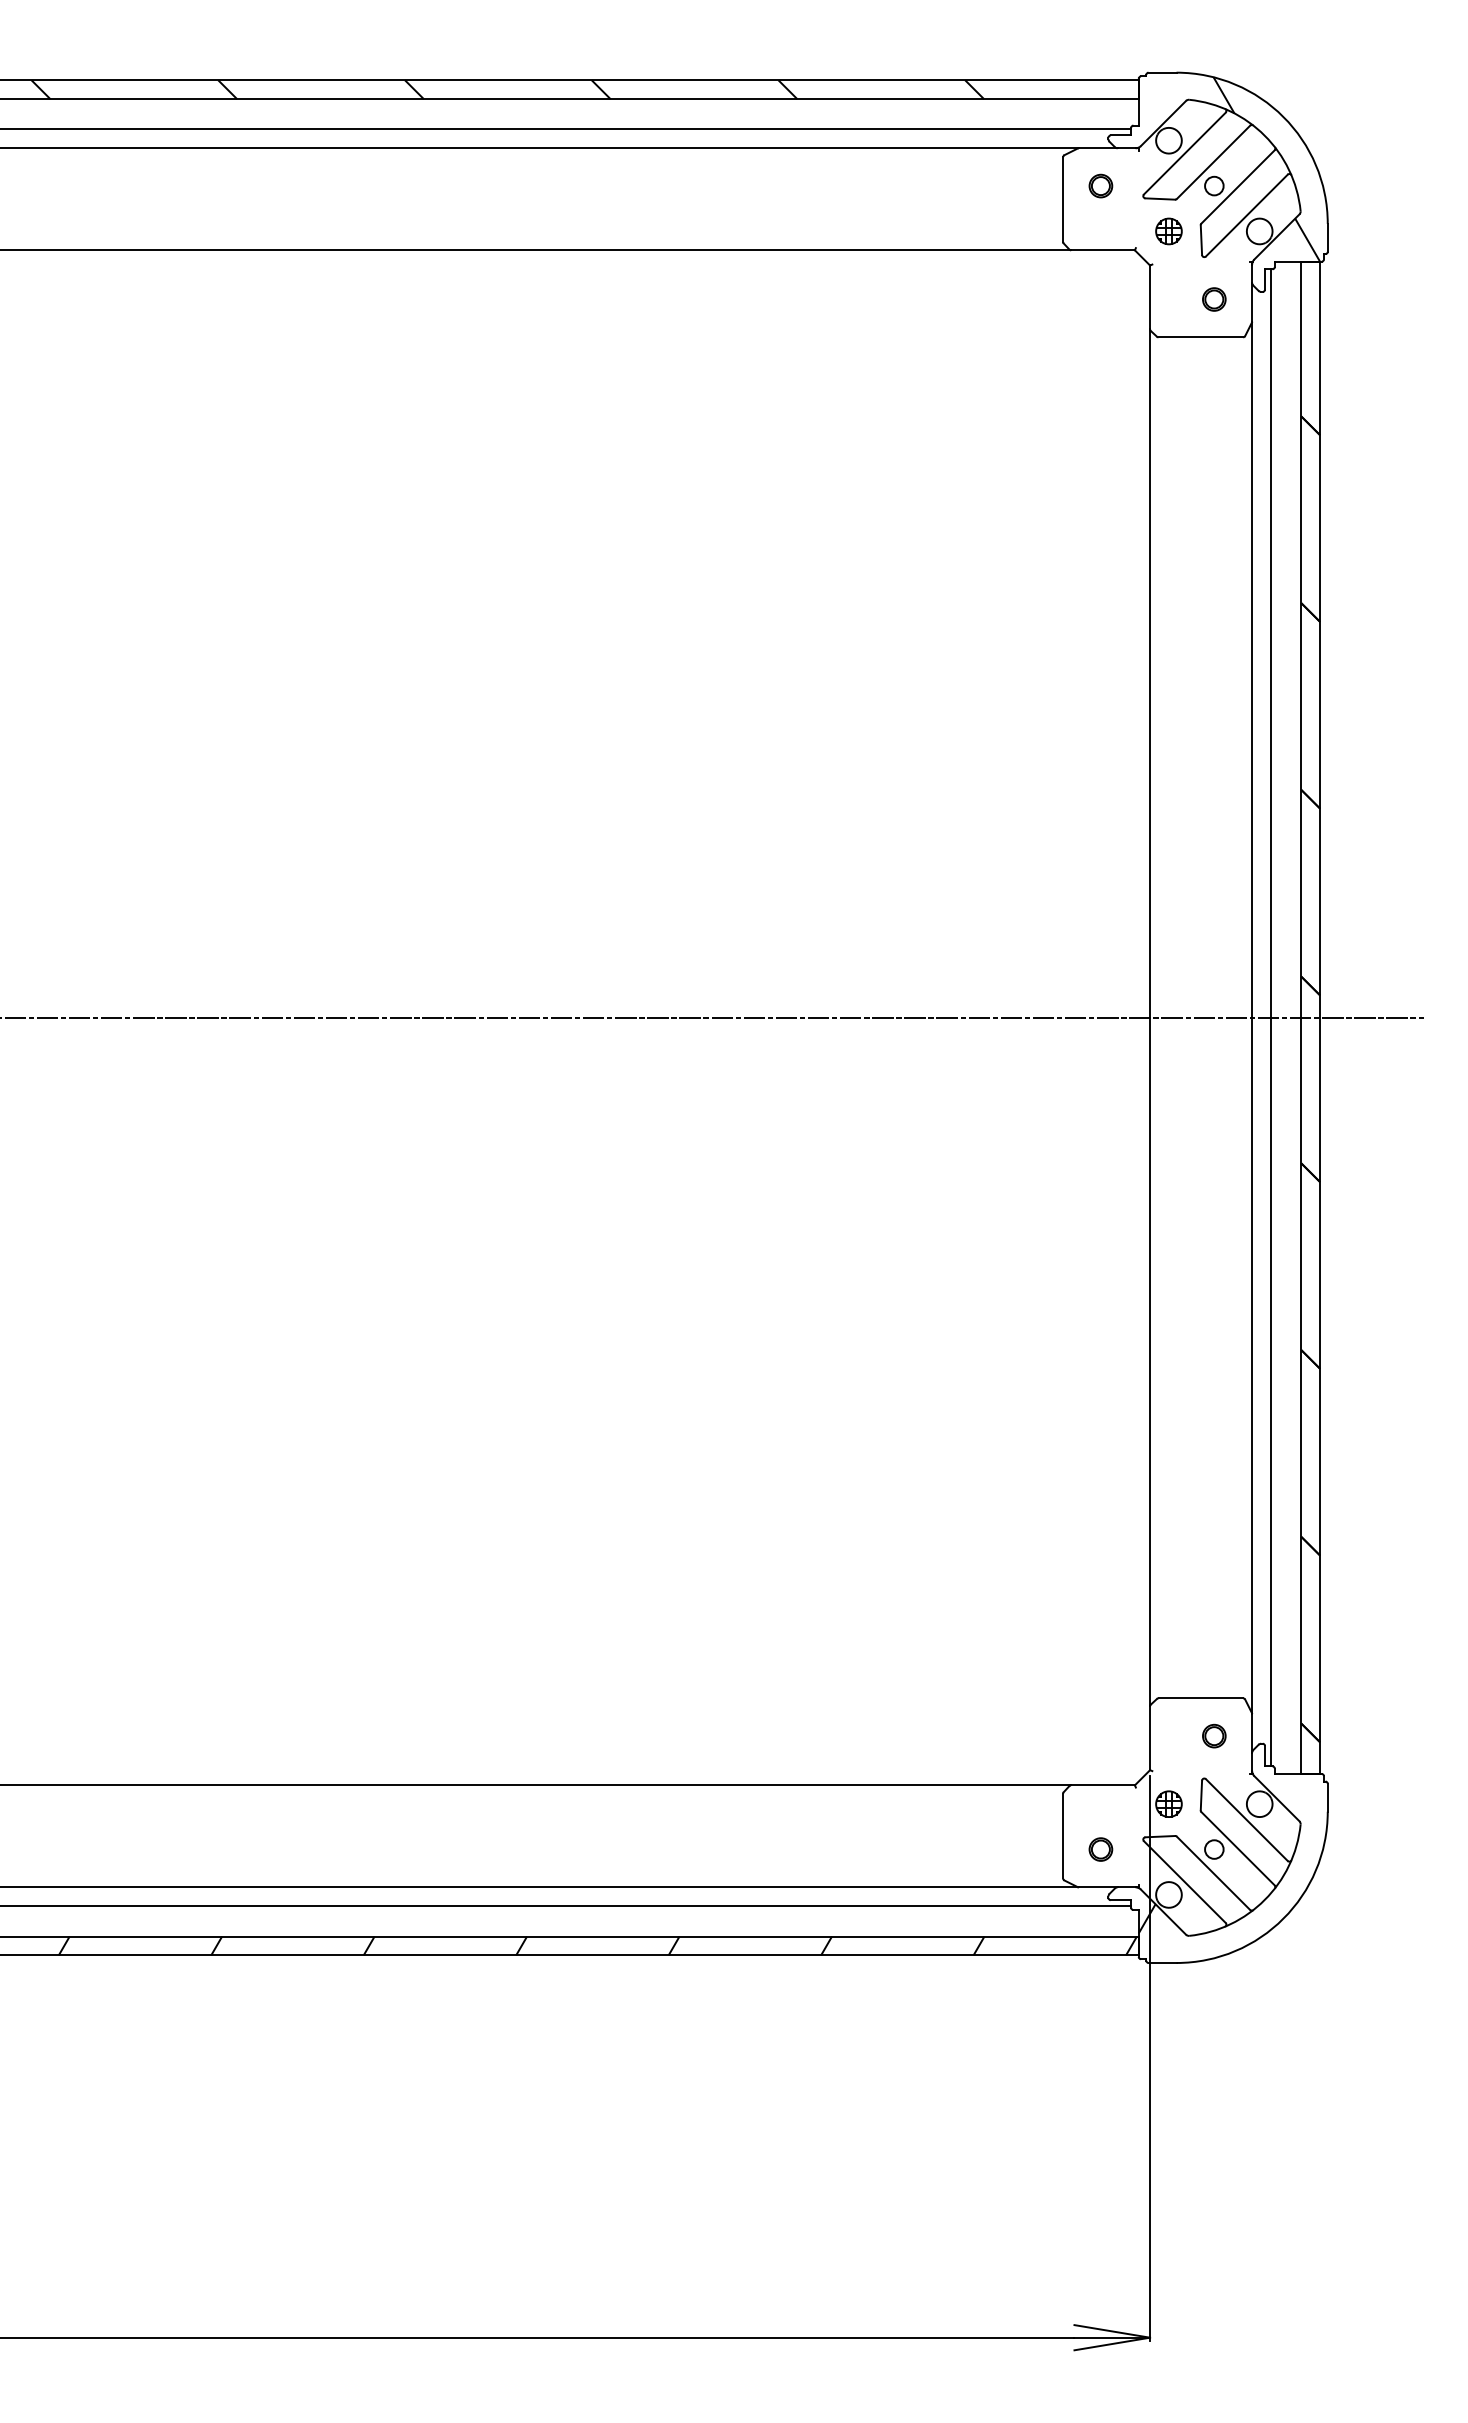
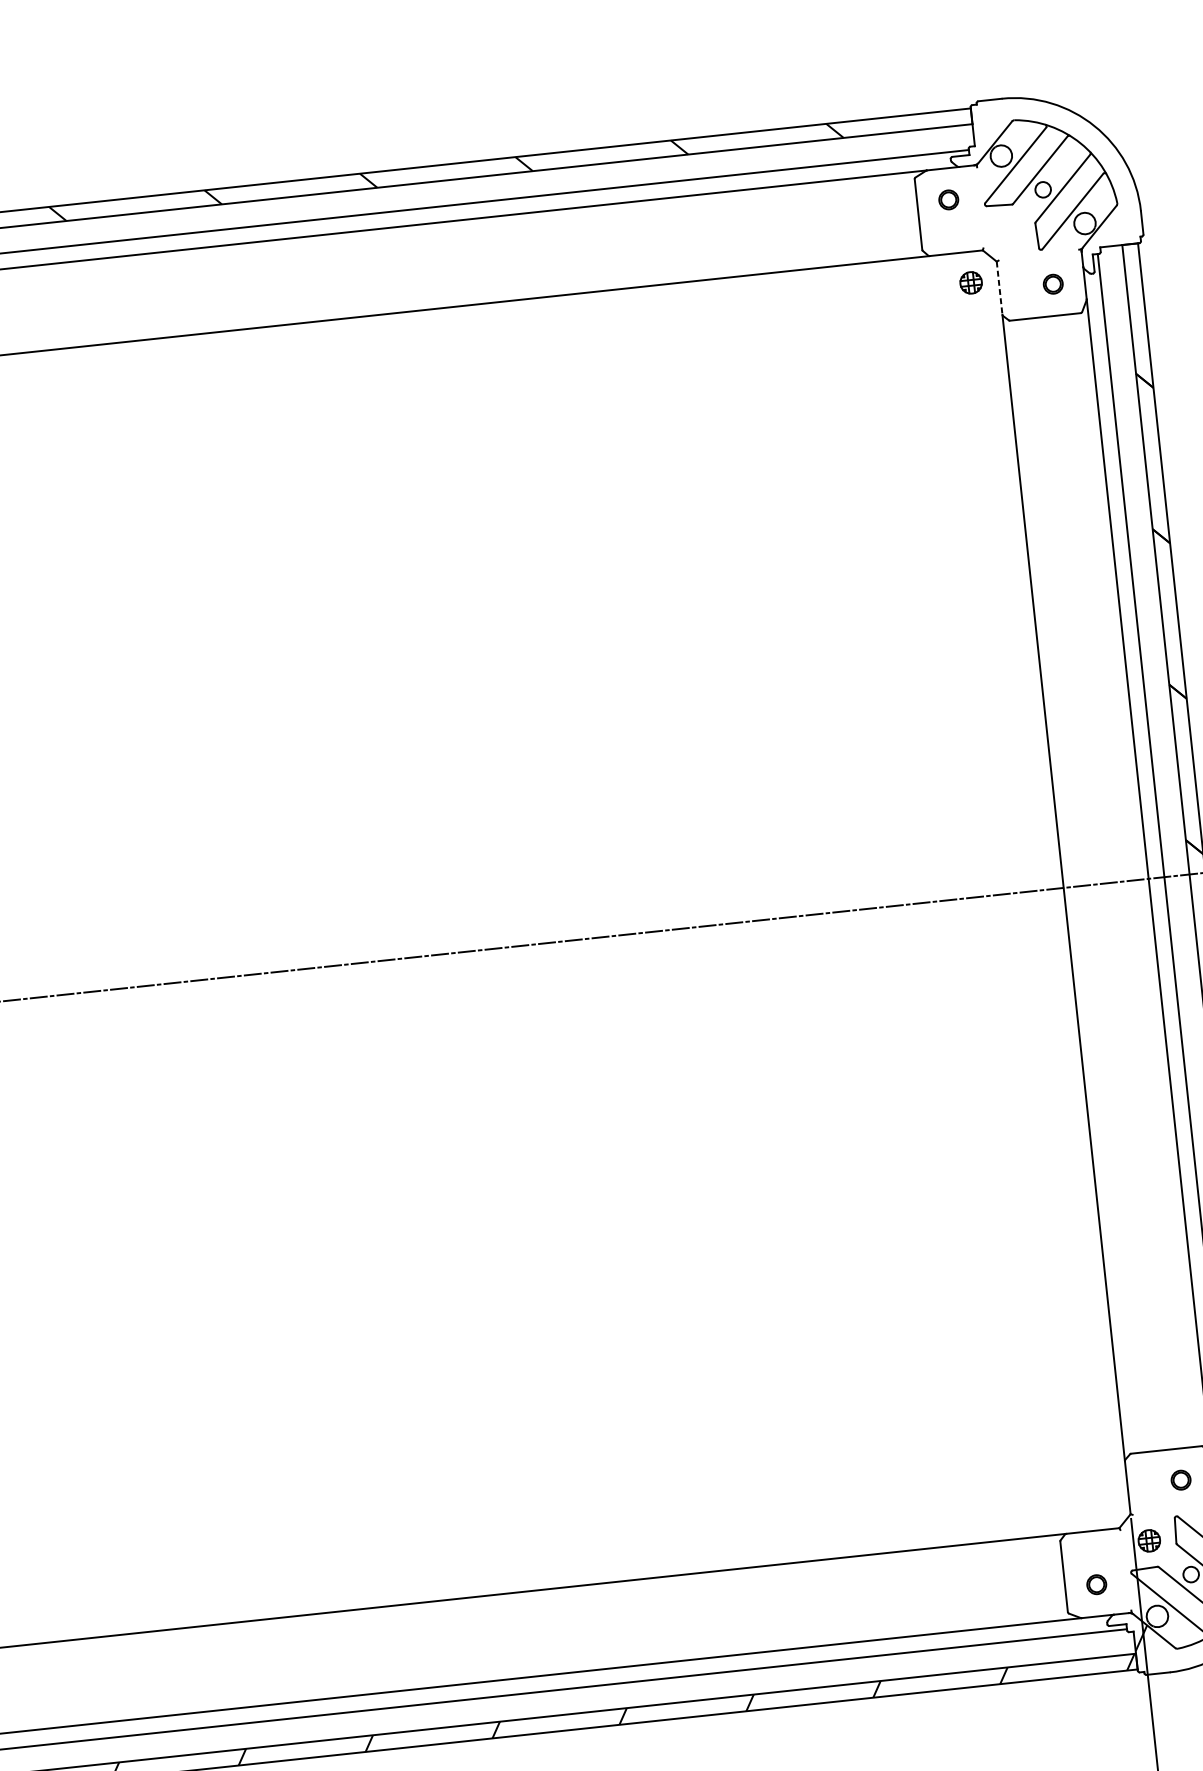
hatch: (1266, 169) -> (1085, 171), removed
part: (1168, 231) -> (970, 282), moved
line: (1150, 297) -> (999, 288), solid -> dashed

